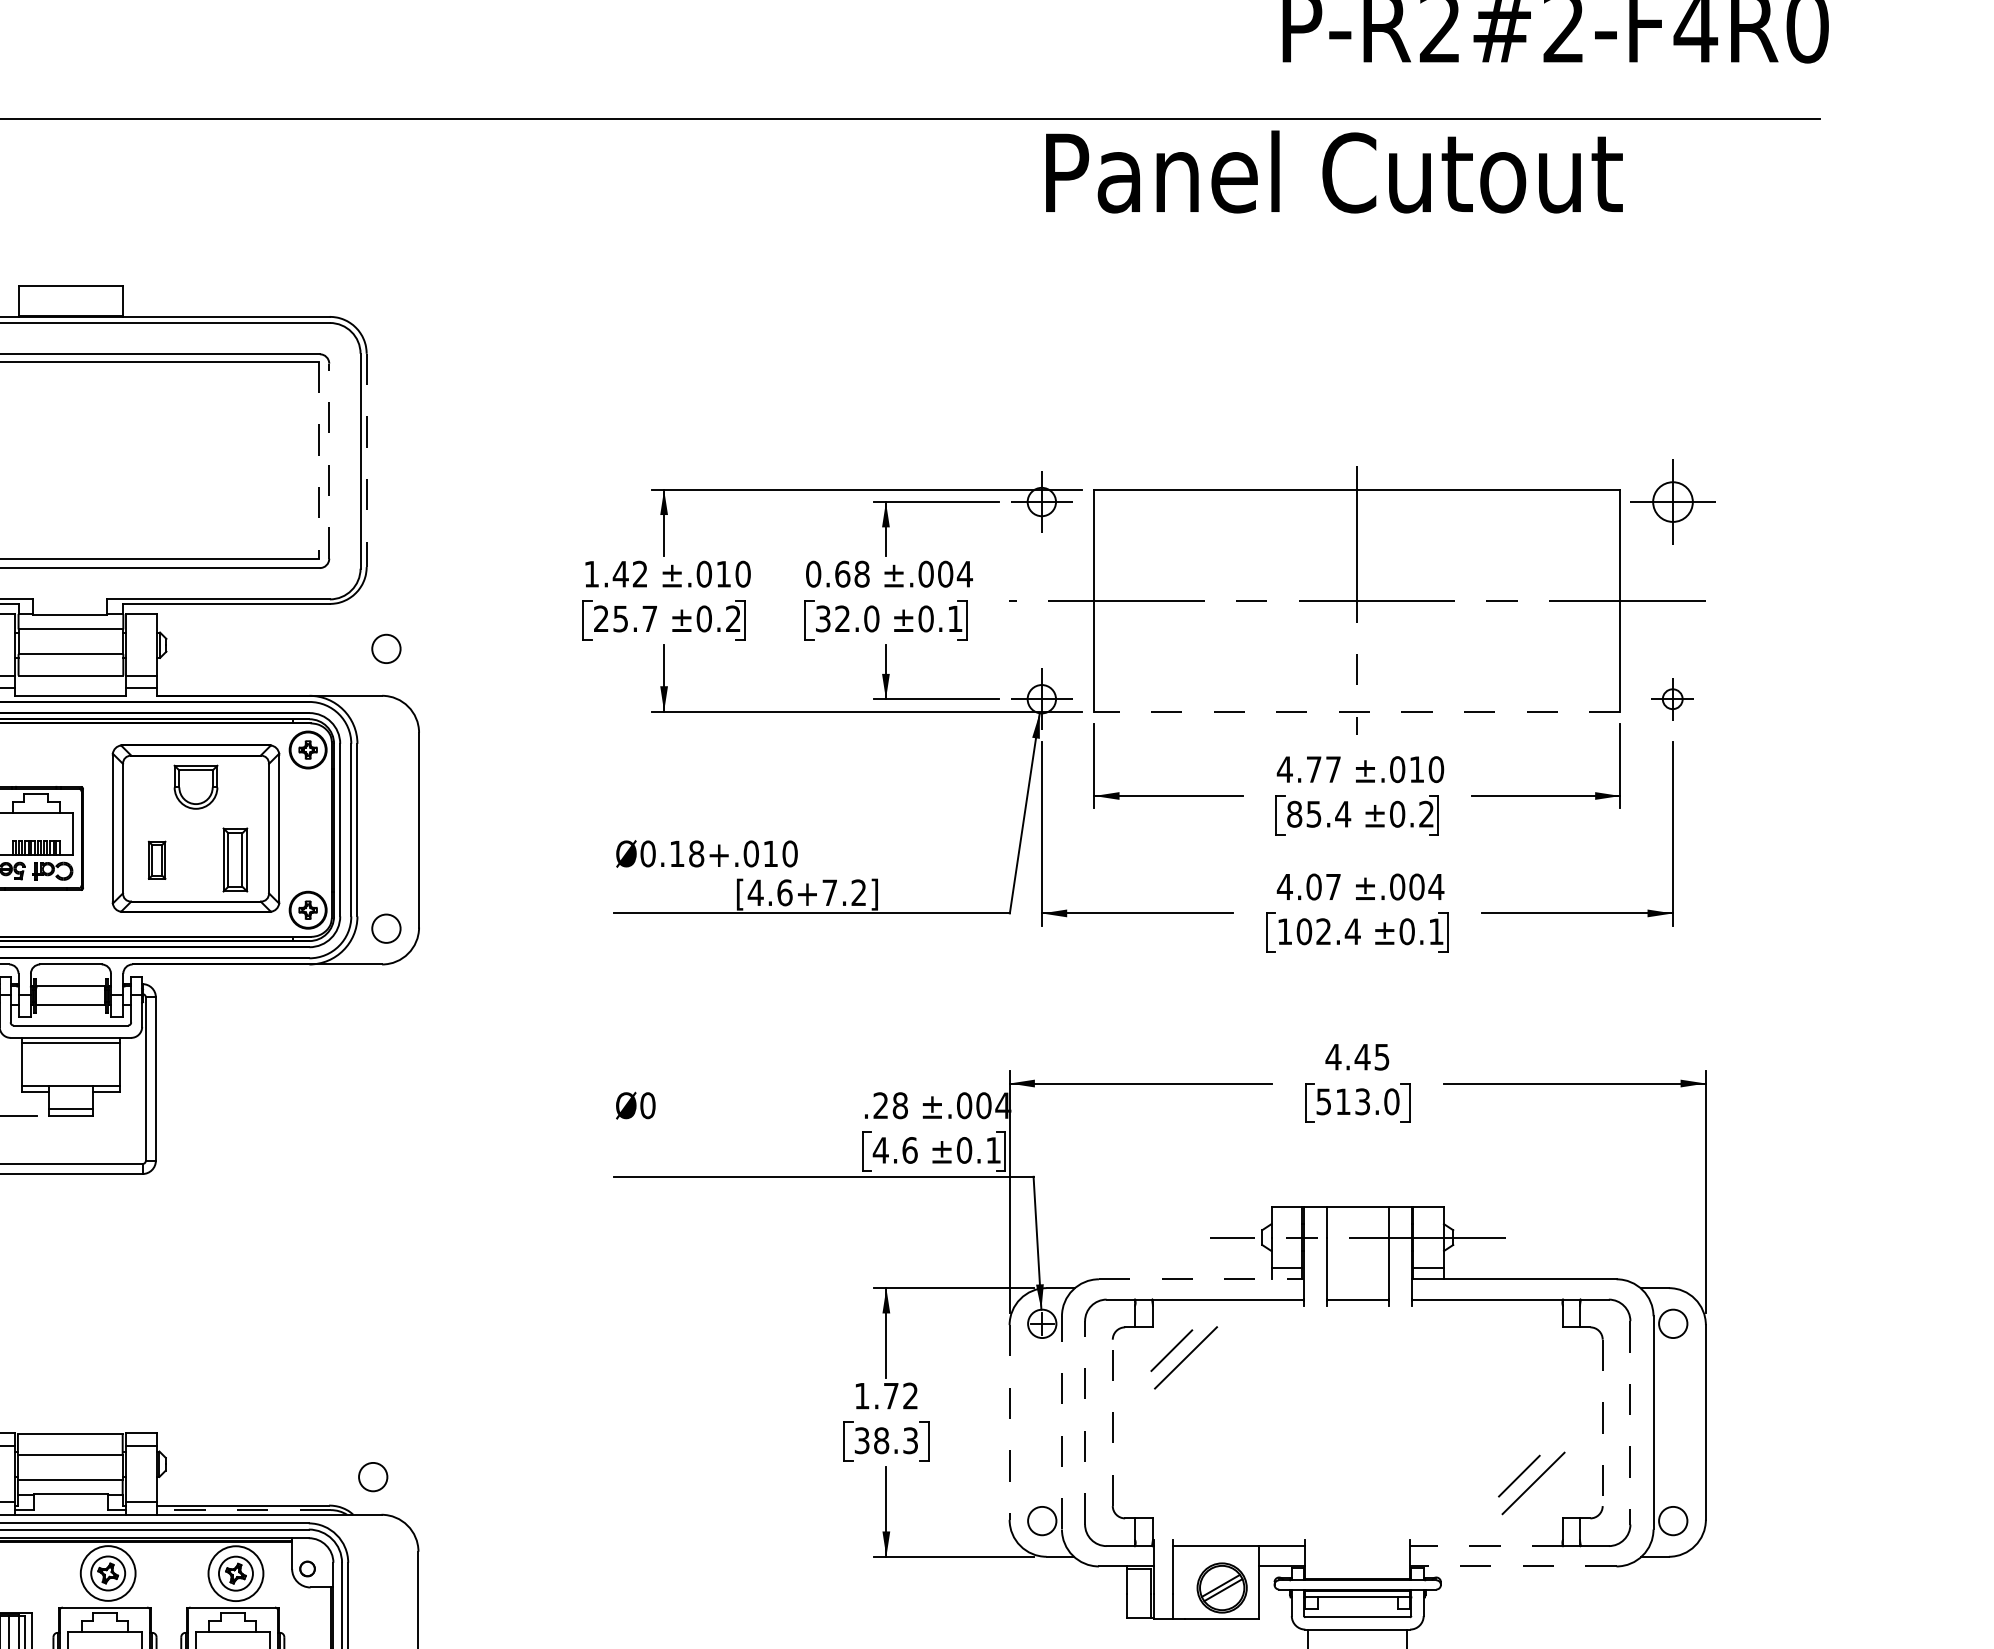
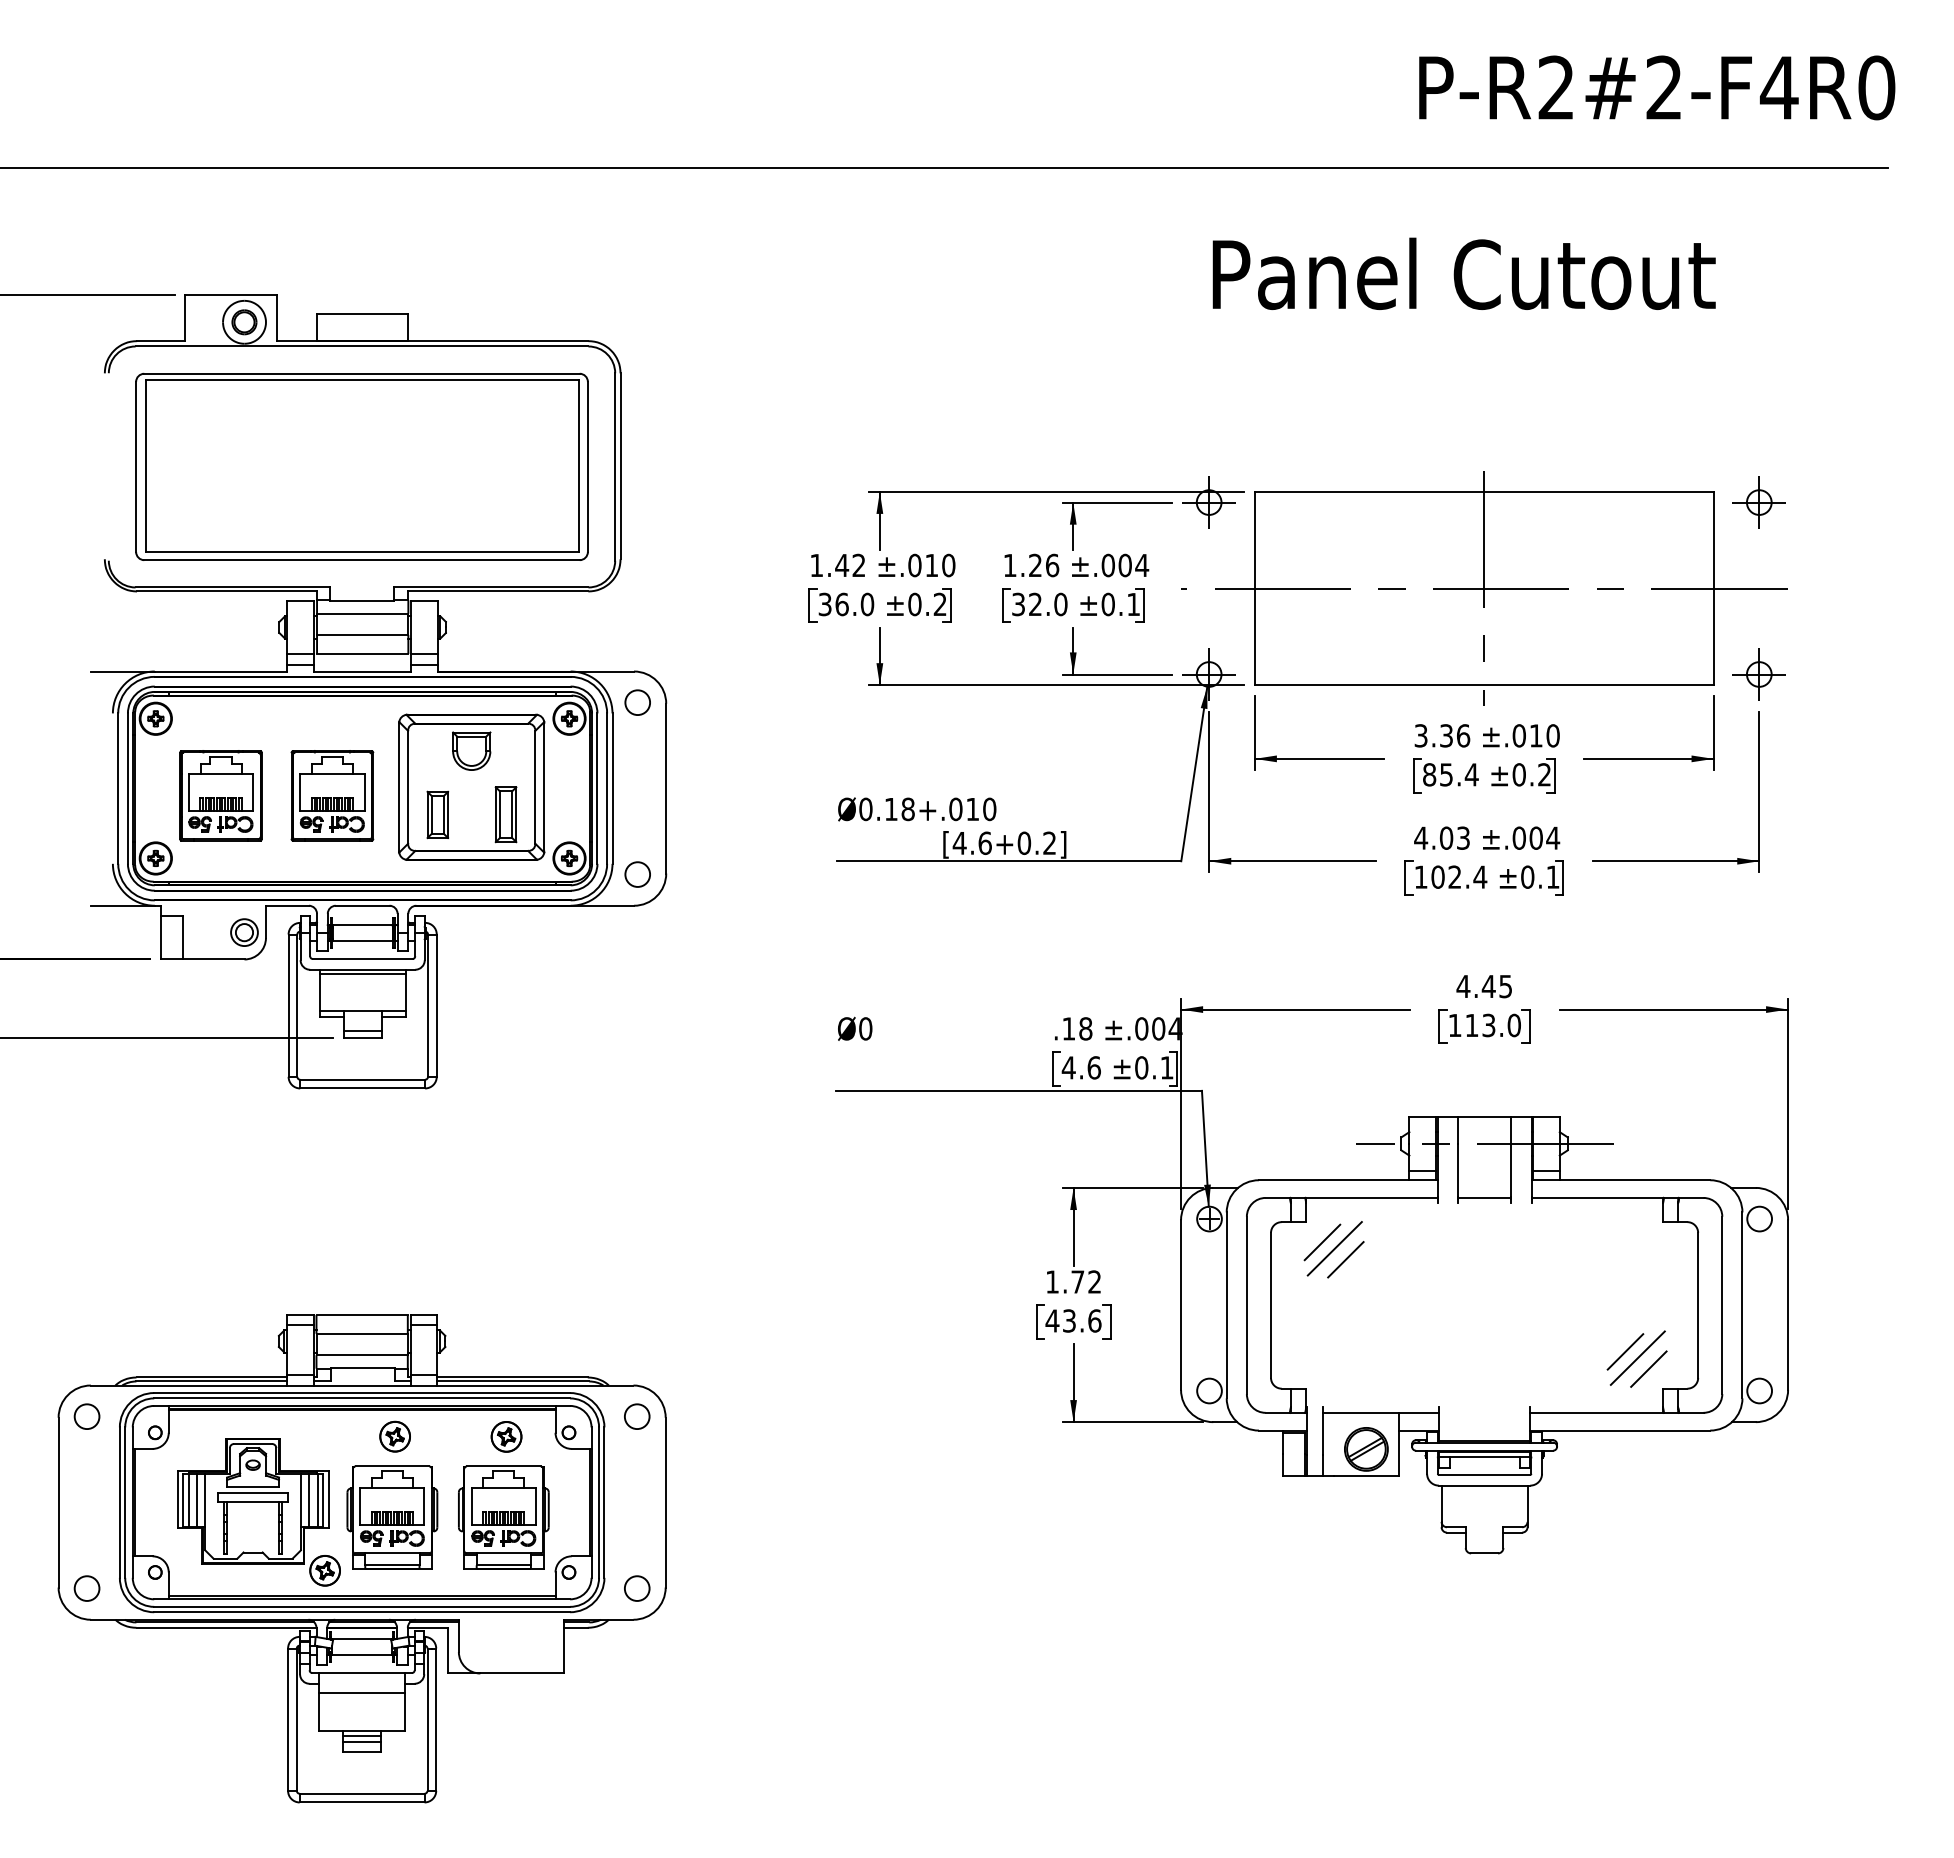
text: (1333, 171) -> (1463, 273), moved
line: (318, 460) -> (578, 466), dashed -> solid
line: (328, 460) -> (587, 466), dashed -> solid
line: (366, 460) -> (620, 466), dashed -> solid
part: (1671, 501) -> (1758, 502), size x0.71
text: (838, 574) -> (1031, 565), 0.68 -> 1.26
text: (625, 618) -> (846, 604), 25.7 -> 36.0
circle: (386, 648) -> (637, 702), moved
part: (1671, 699) -> (1758, 674), size x1.43
line: (1356, 711) -> (1483, 685), dashed -> solid
text: (1309, 769) -> (1442, 735), 4.77 -> 3.36
part: (156, 859) -> (437, 814), size x1.43
text: (1333, 886) -> (1463, 837), 4.07 -> 4.03
text: (830, 891) -> (1024, 842), [4.6+7.2] -> [4.6+0.2]
text: (1323, 1101) -> (1454, 1025), 513.0 -> 113.0
text: (880, 1105) -> (1068, 1028), .28 -> .18
line: (1201, 1279) -> (1348, 1180), dashed -> solid
line: (1198, 1370) -> (1345, 1259), added
line: (1010, 1422) -> (1181, 1305), dashed -> solid
line: (1061, 1422) -> (1226, 1305), dashed -> solid
line: (1084, 1422) -> (1246, 1305), dashed -> solid
line: (1113, 1422) -> (1271, 1305), dashed -> solid
line: (1603, 1422) -> (1698, 1305), dashed -> solid
line: (1630, 1422) -> (1722, 1305), dashed -> solid
text: (886, 1440) -> (1073, 1320), 38.3 -> 43.6
circle: (373, 1476) -> (637, 1416), moved
line: (1545, 1495) -> (1648, 1368), added
line: (243, 1510) -> (513, 1381), dashed -> solid
line: (1486, 1545) -> (1596, 1412), dashed -> solid
line: (1513, 1566) -> (1620, 1430), dashed -> solid
circle: (108, 1573) -> (395, 1436), size x0.62
circle: (235, 1573) -> (506, 1436), size x0.62

